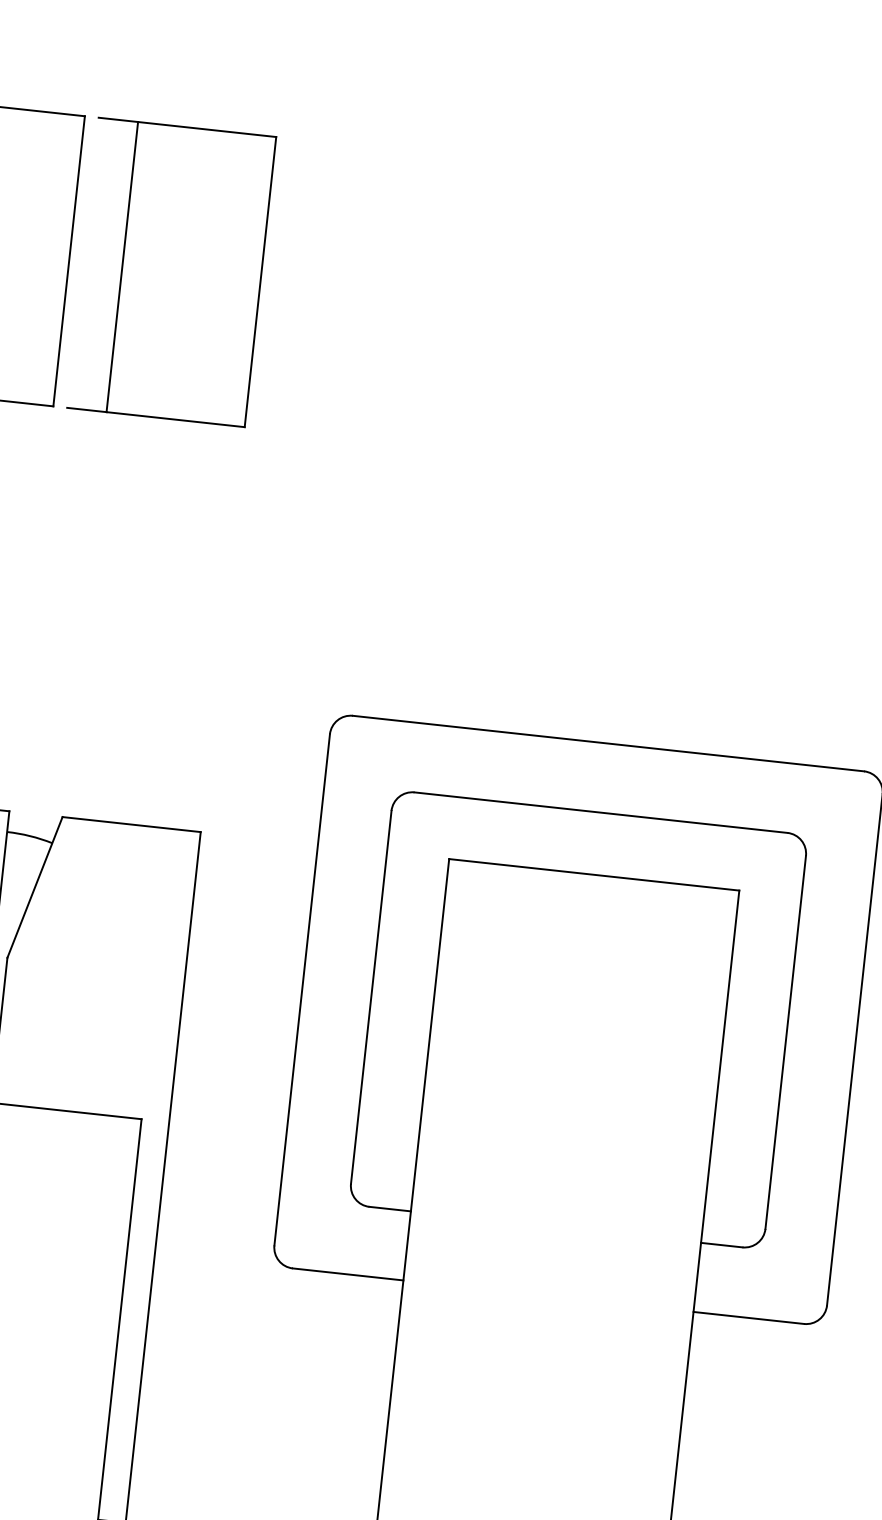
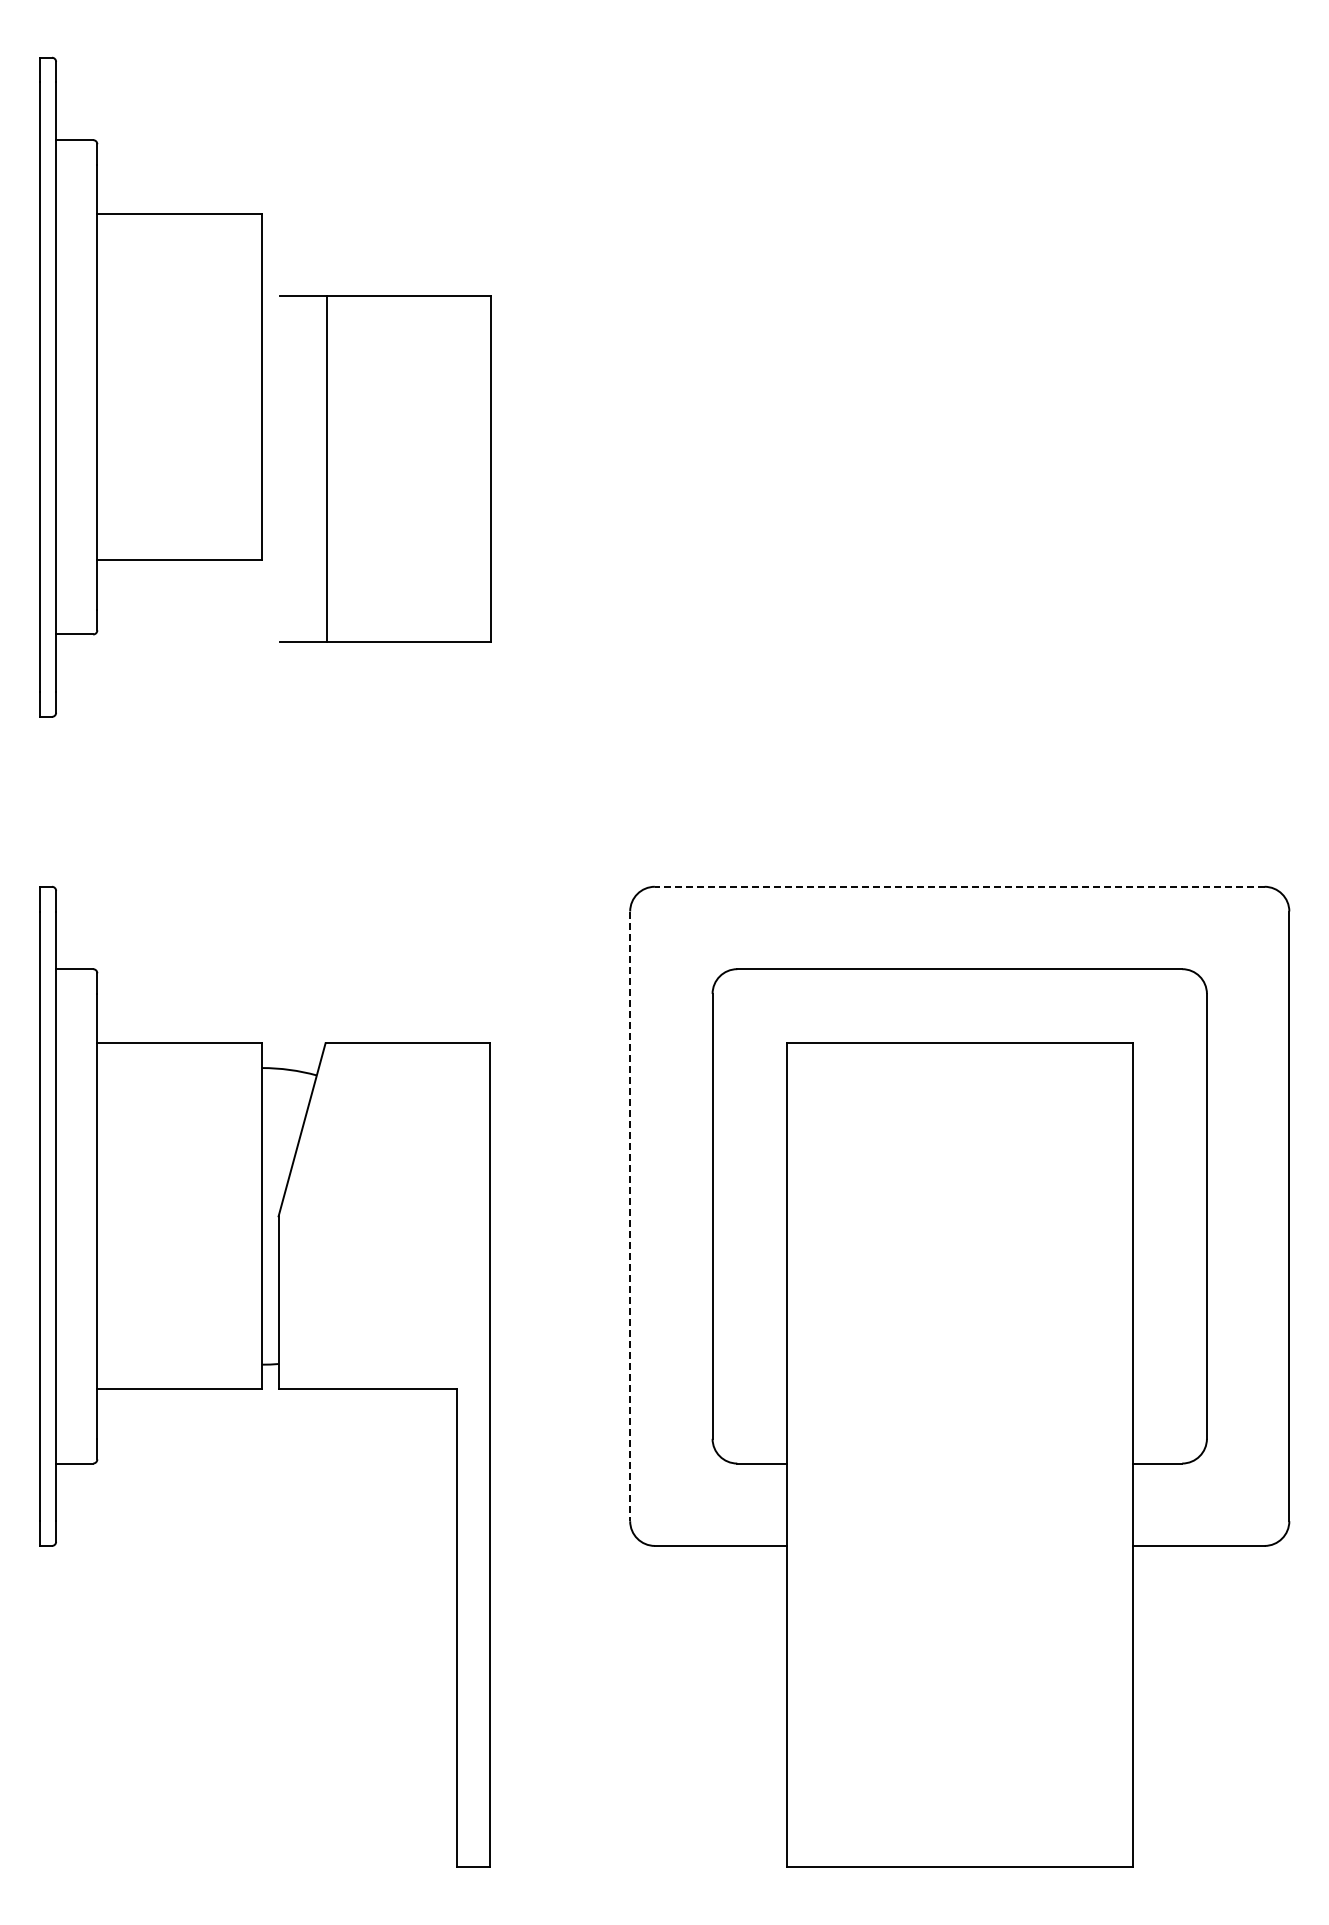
part: (171, 271) -> (385, 468), moved
line: (608, 743) -> (959, 886), solid -> dashed
line: (302, 990) -> (630, 1216), solid -> dashed

